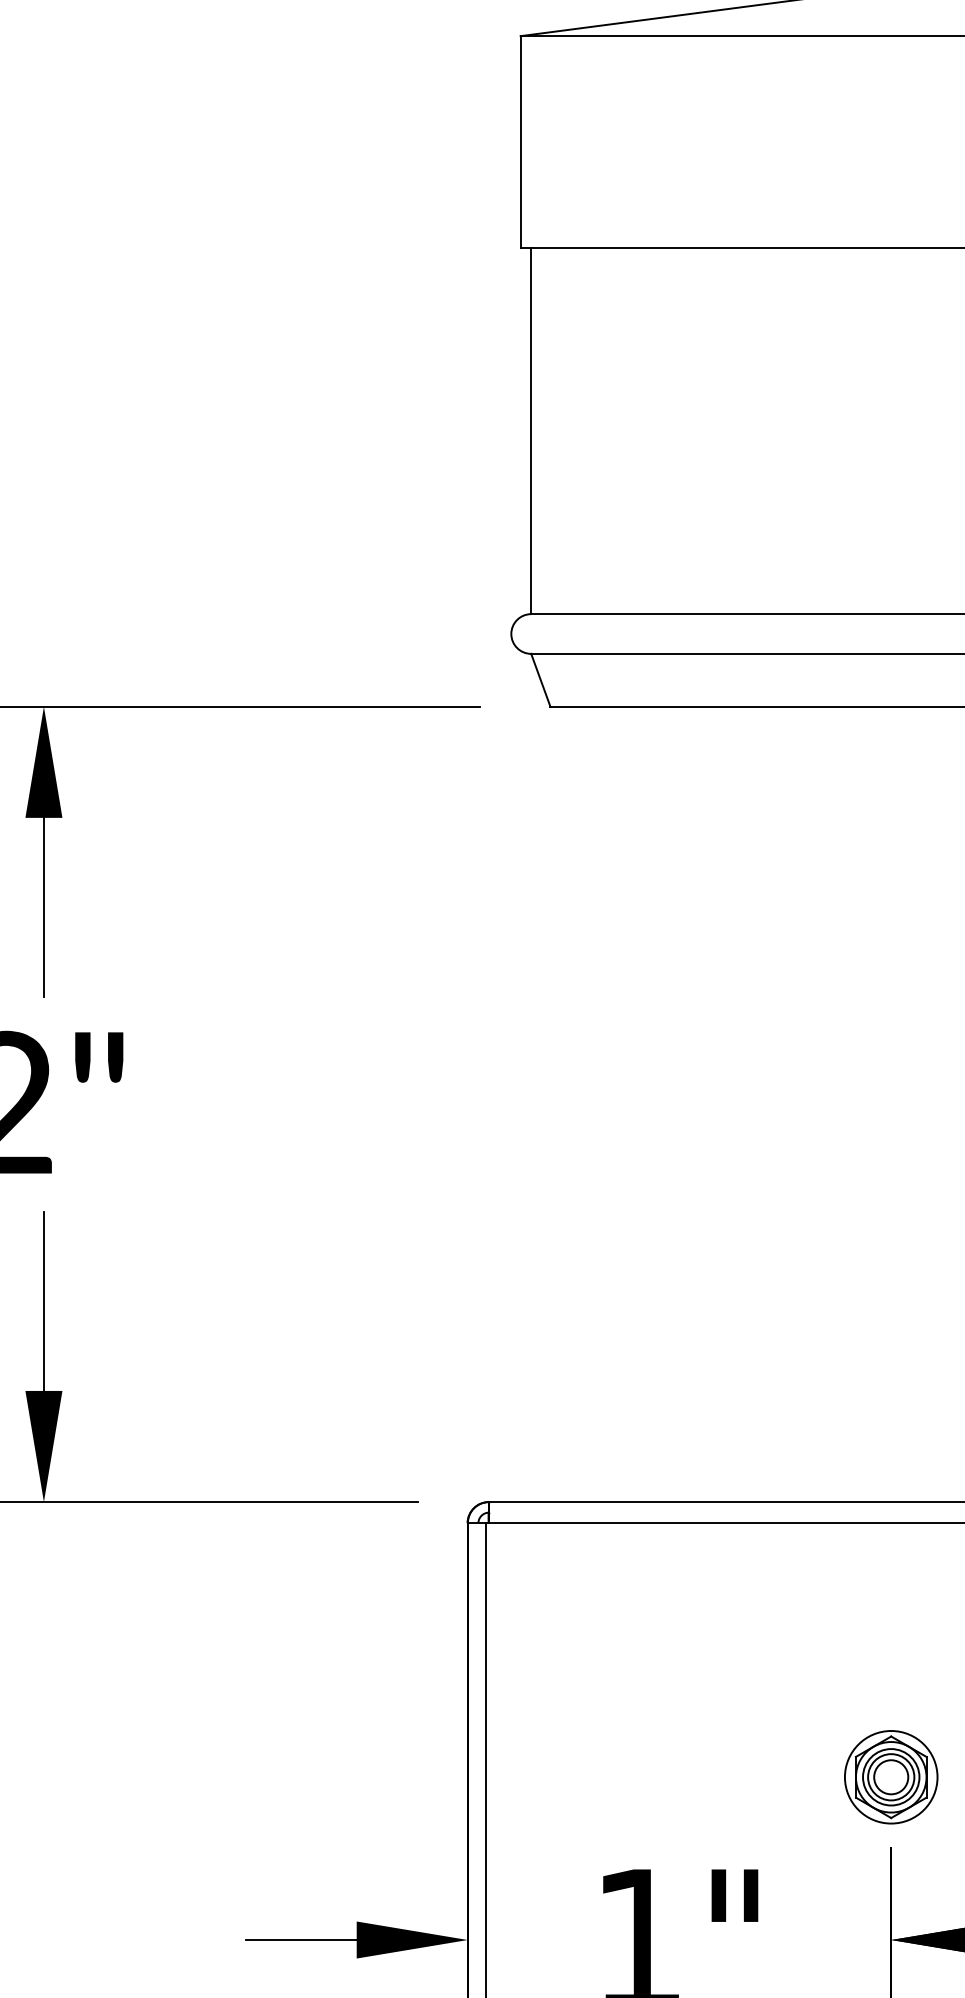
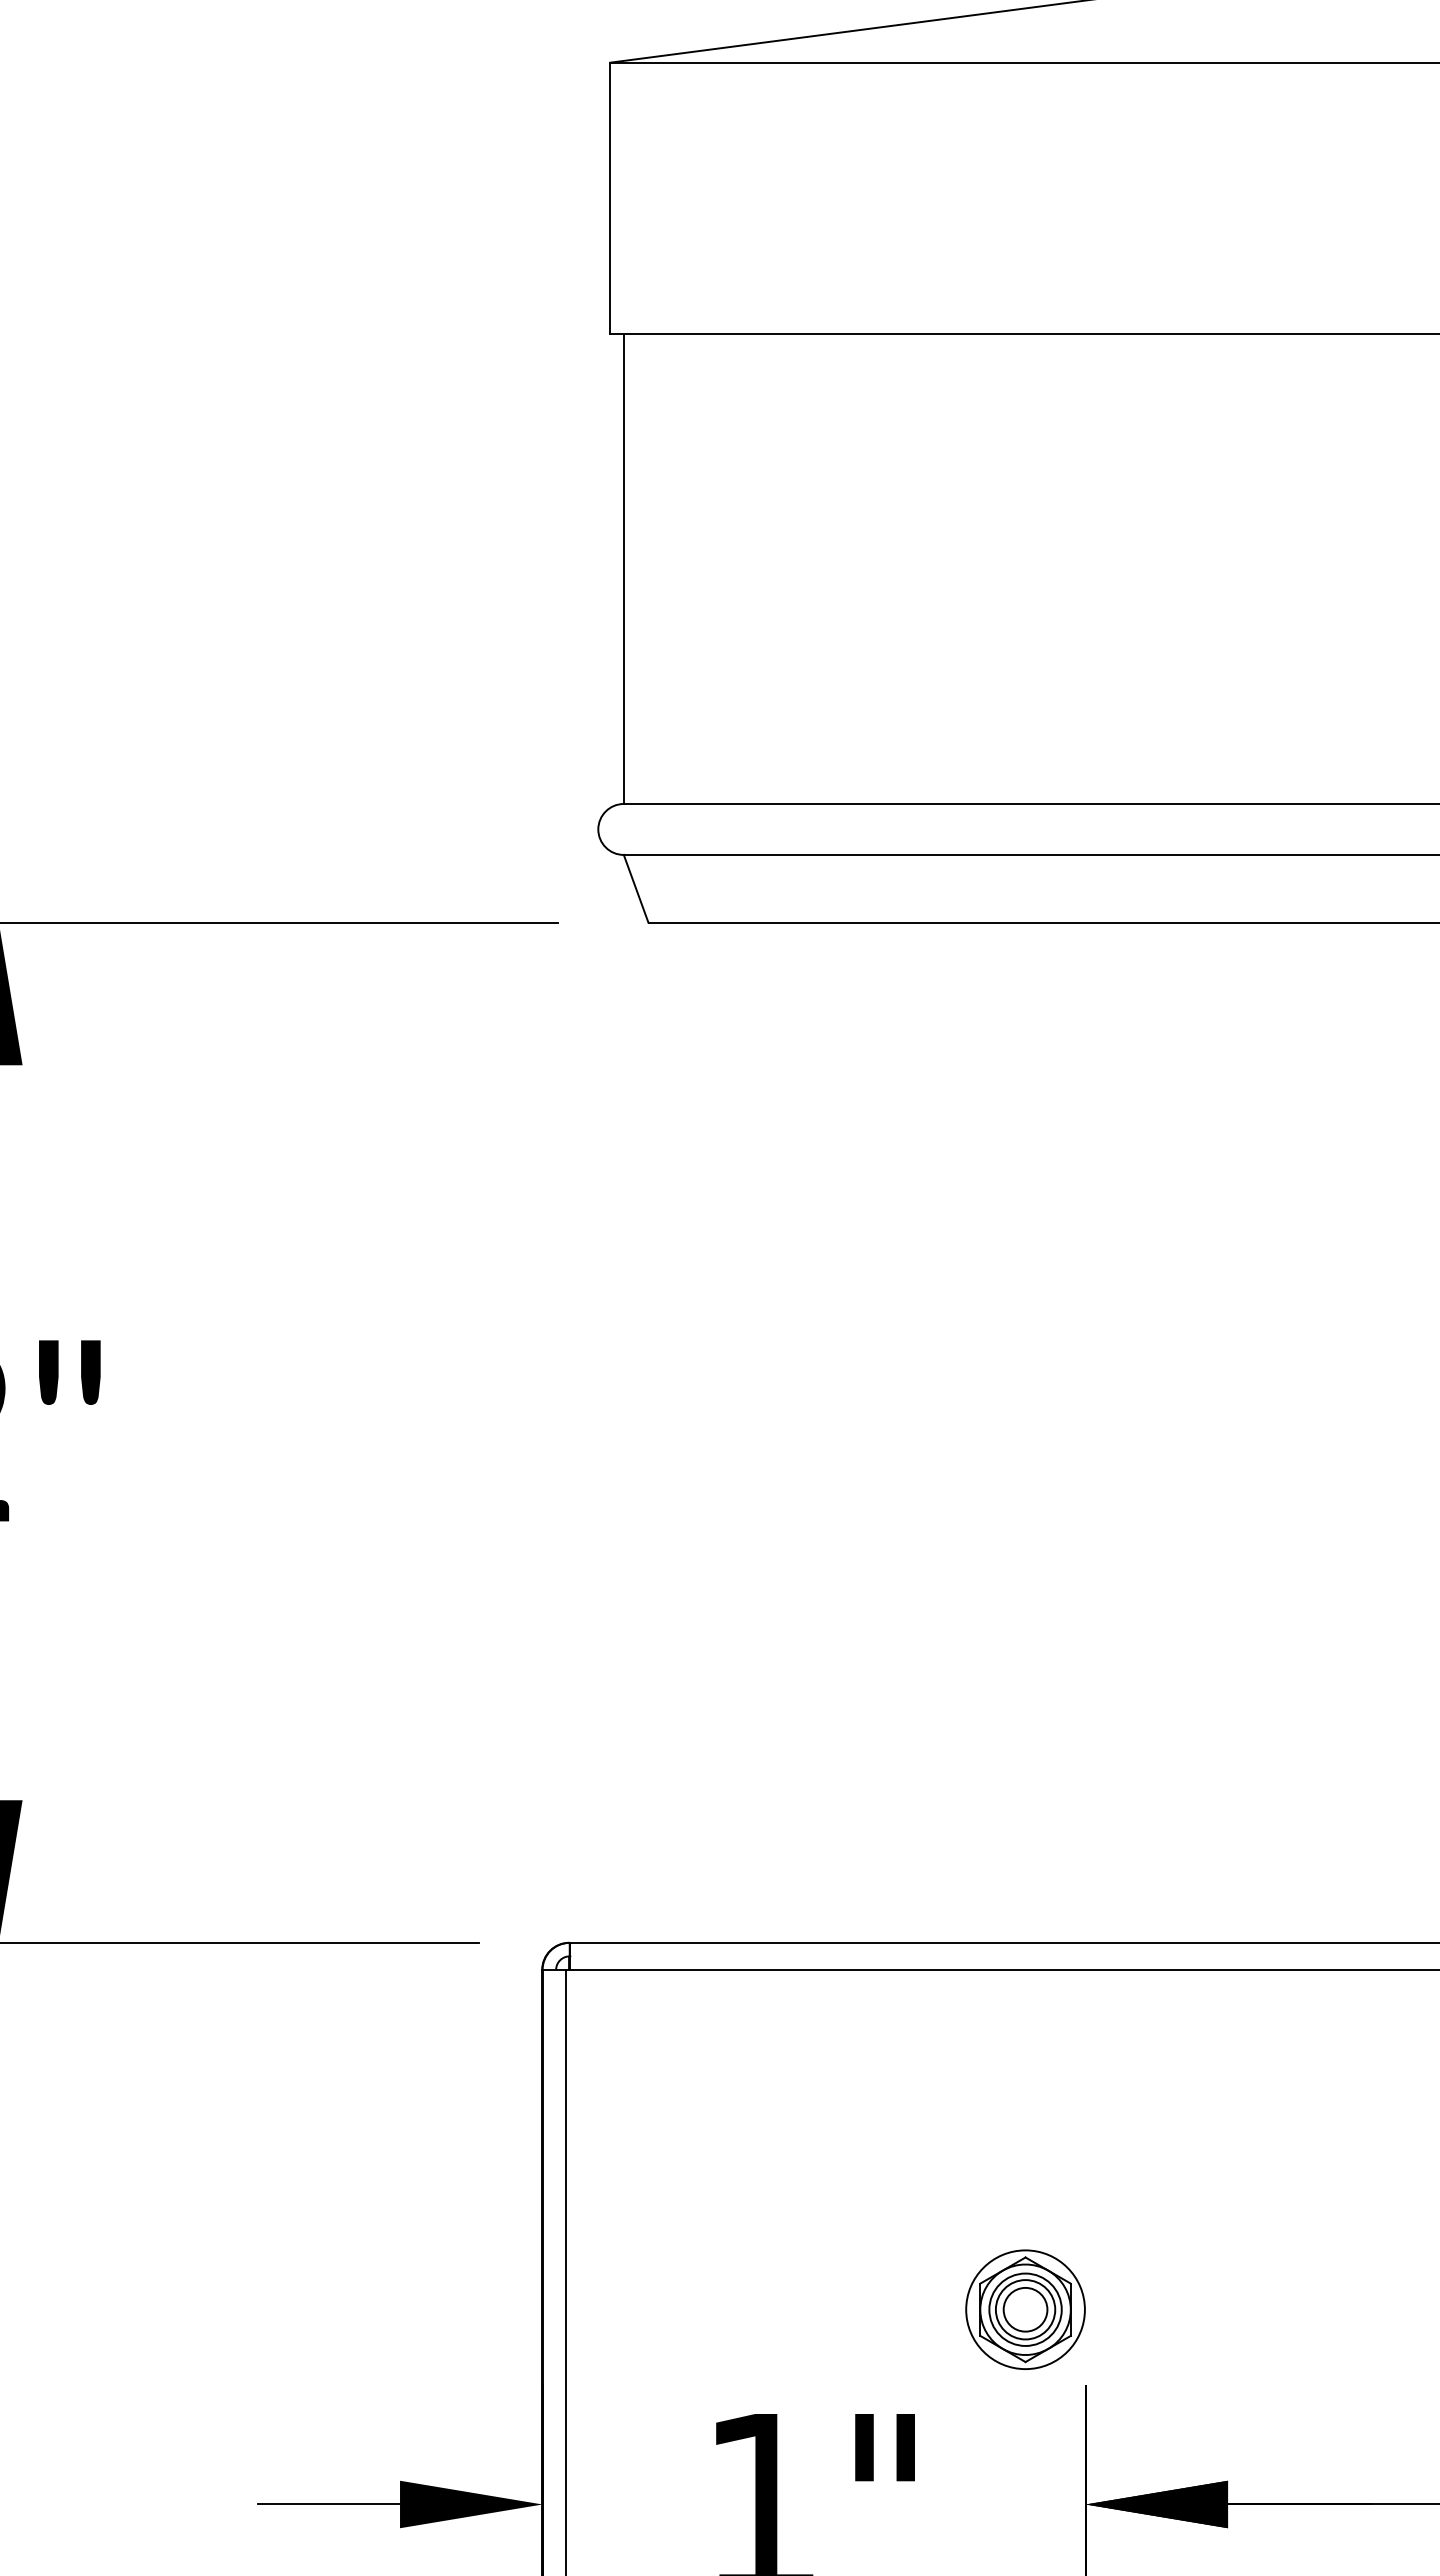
part: (891, 1777) -> (1025, 2309), moved

